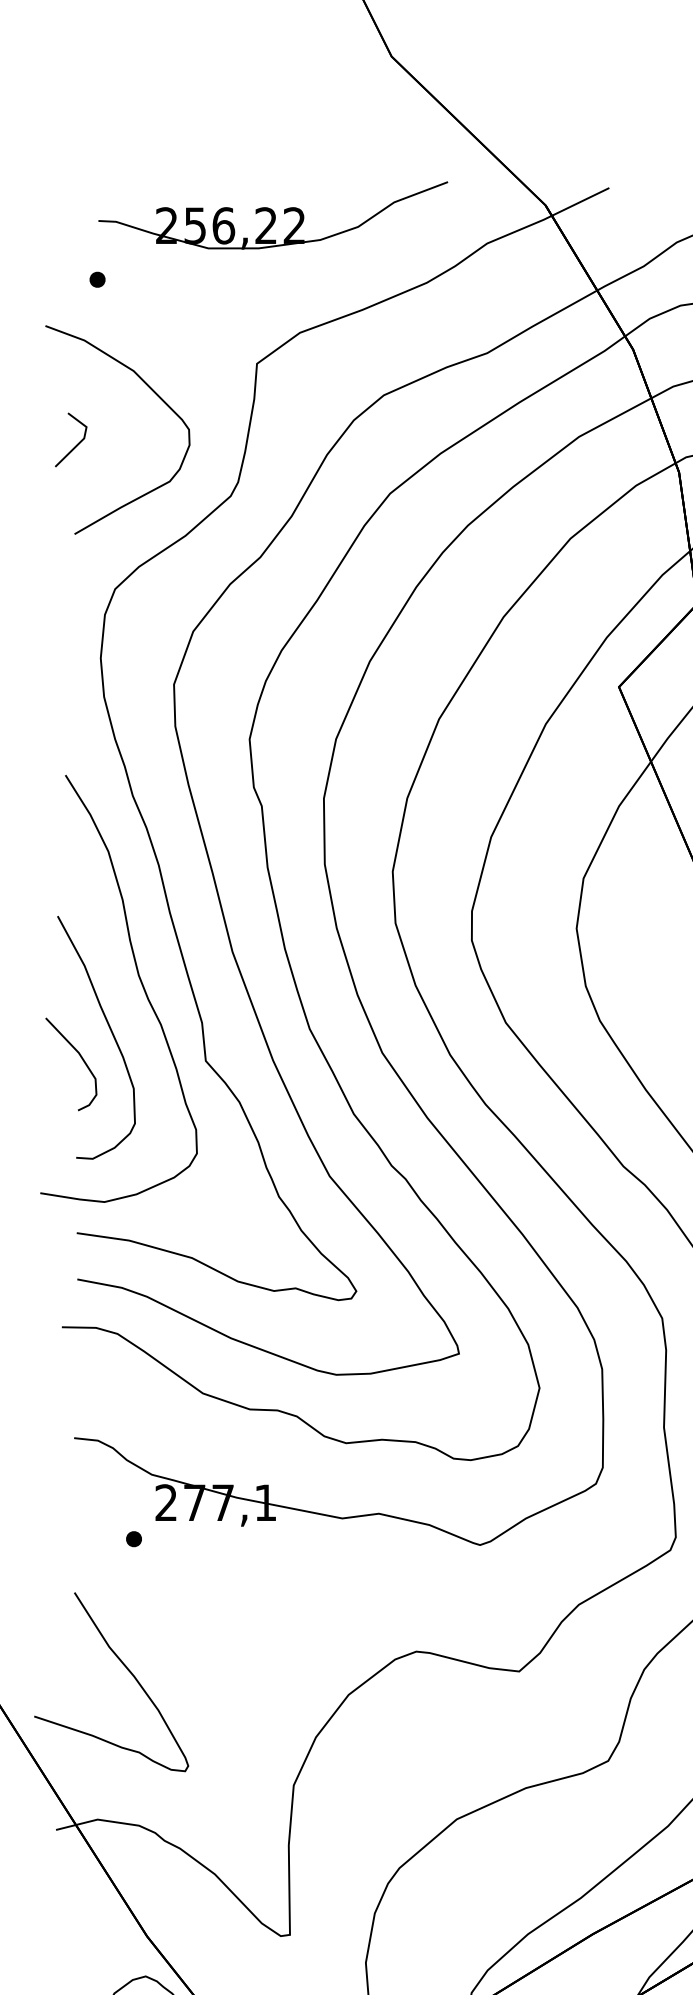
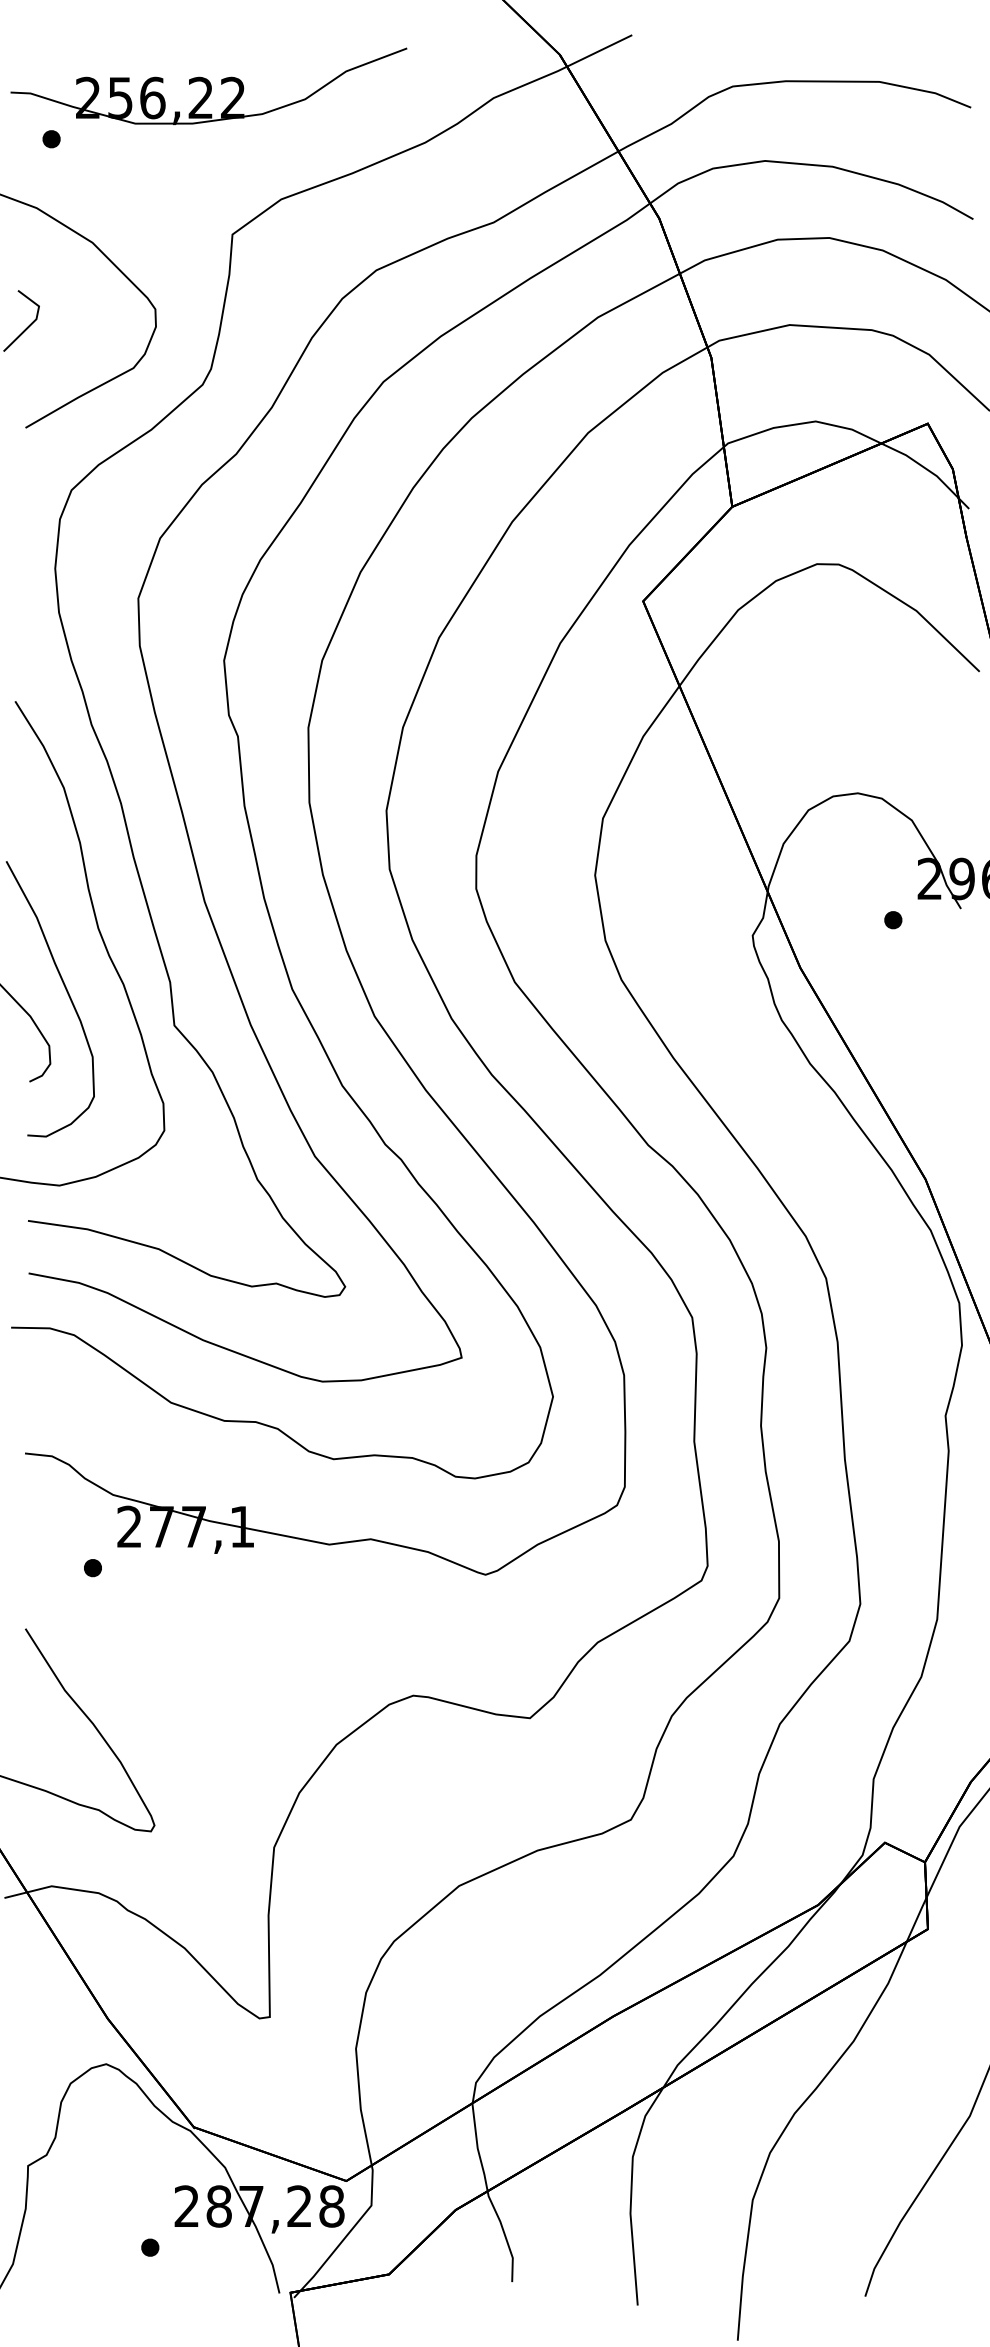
part: (272, 214) -> (208, 85), moved

